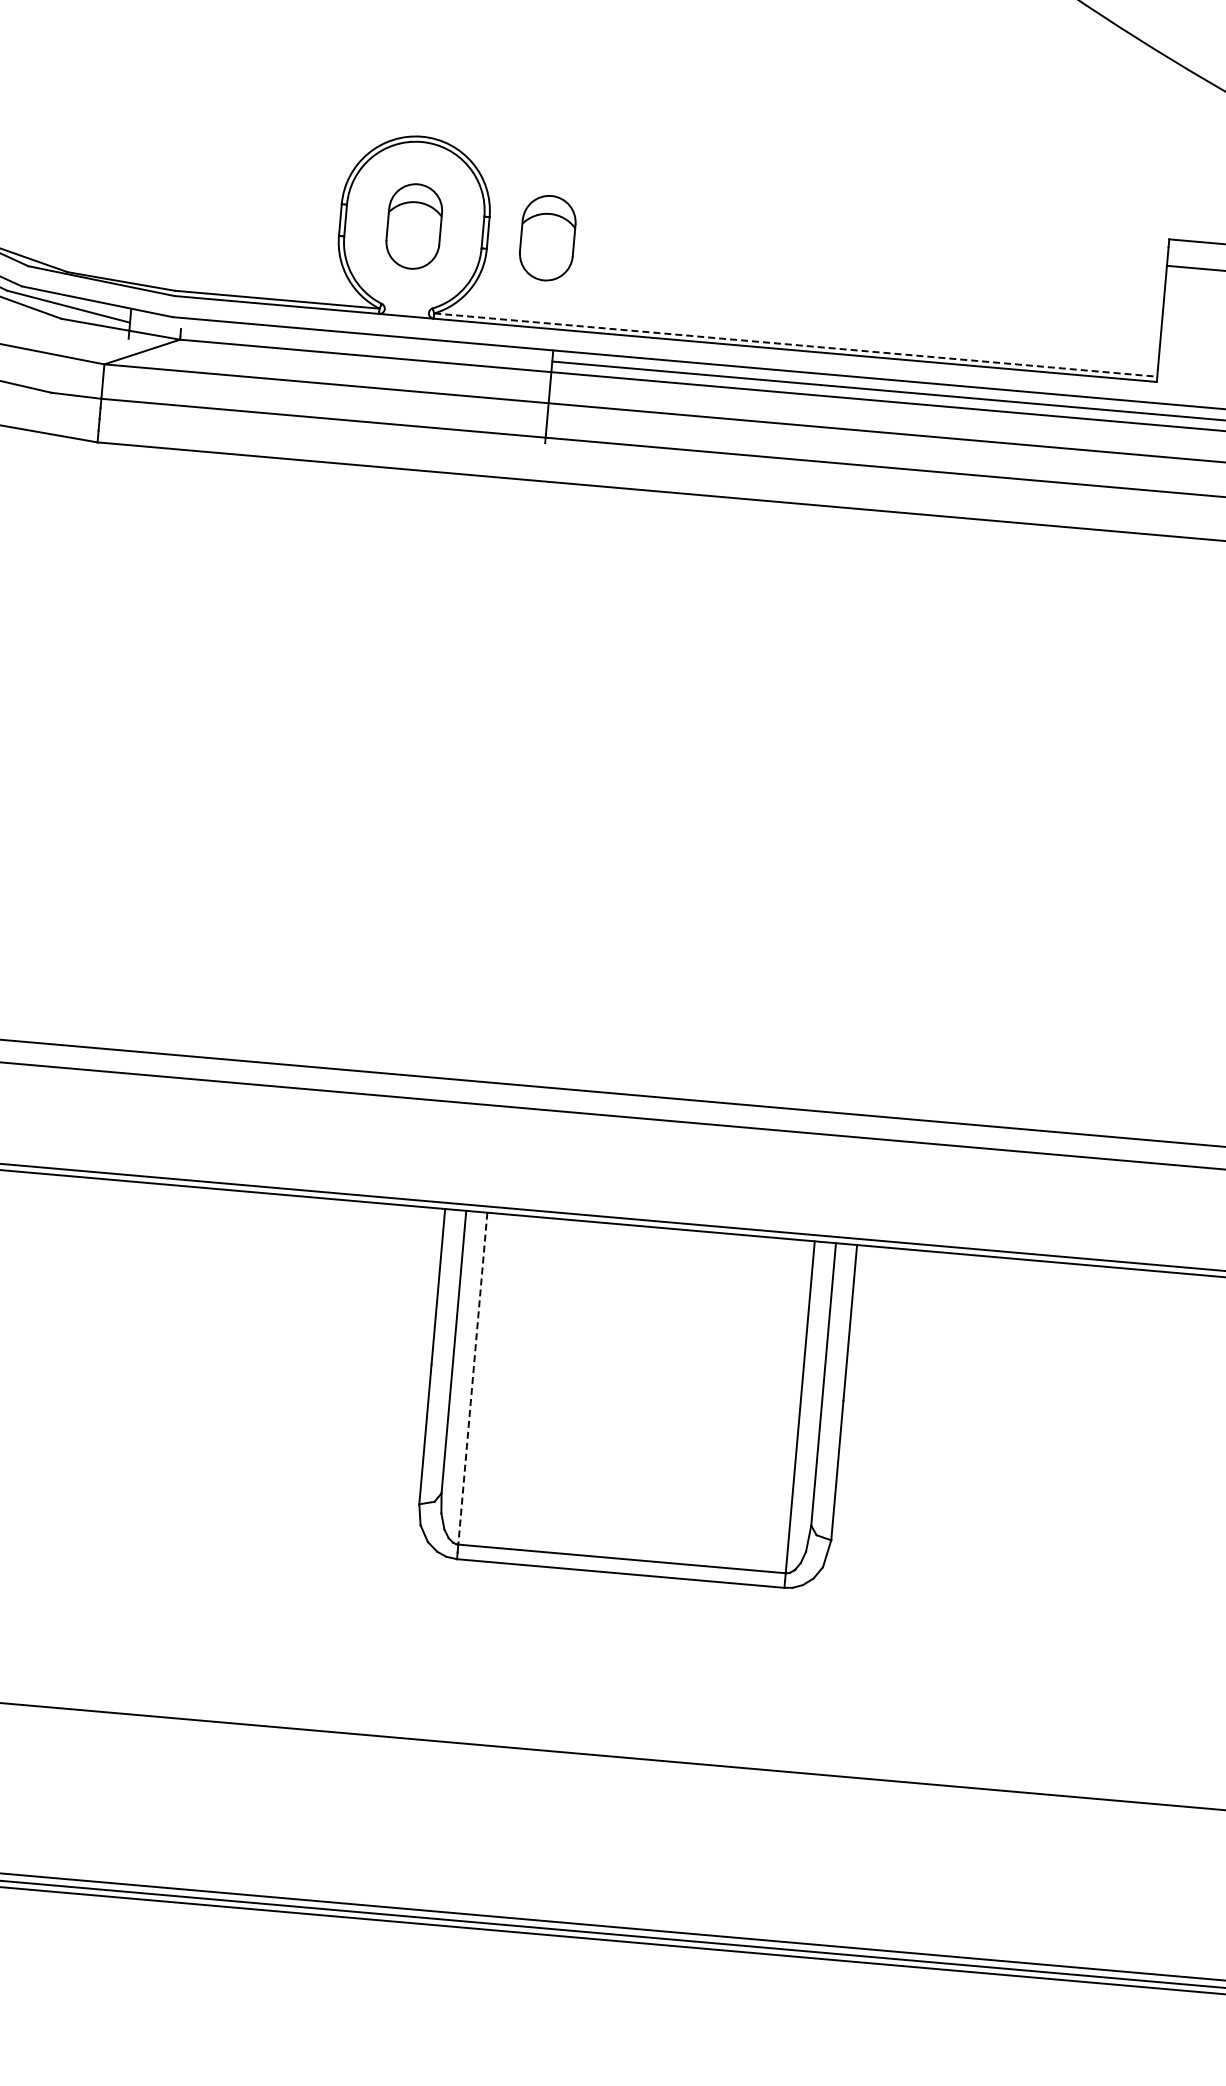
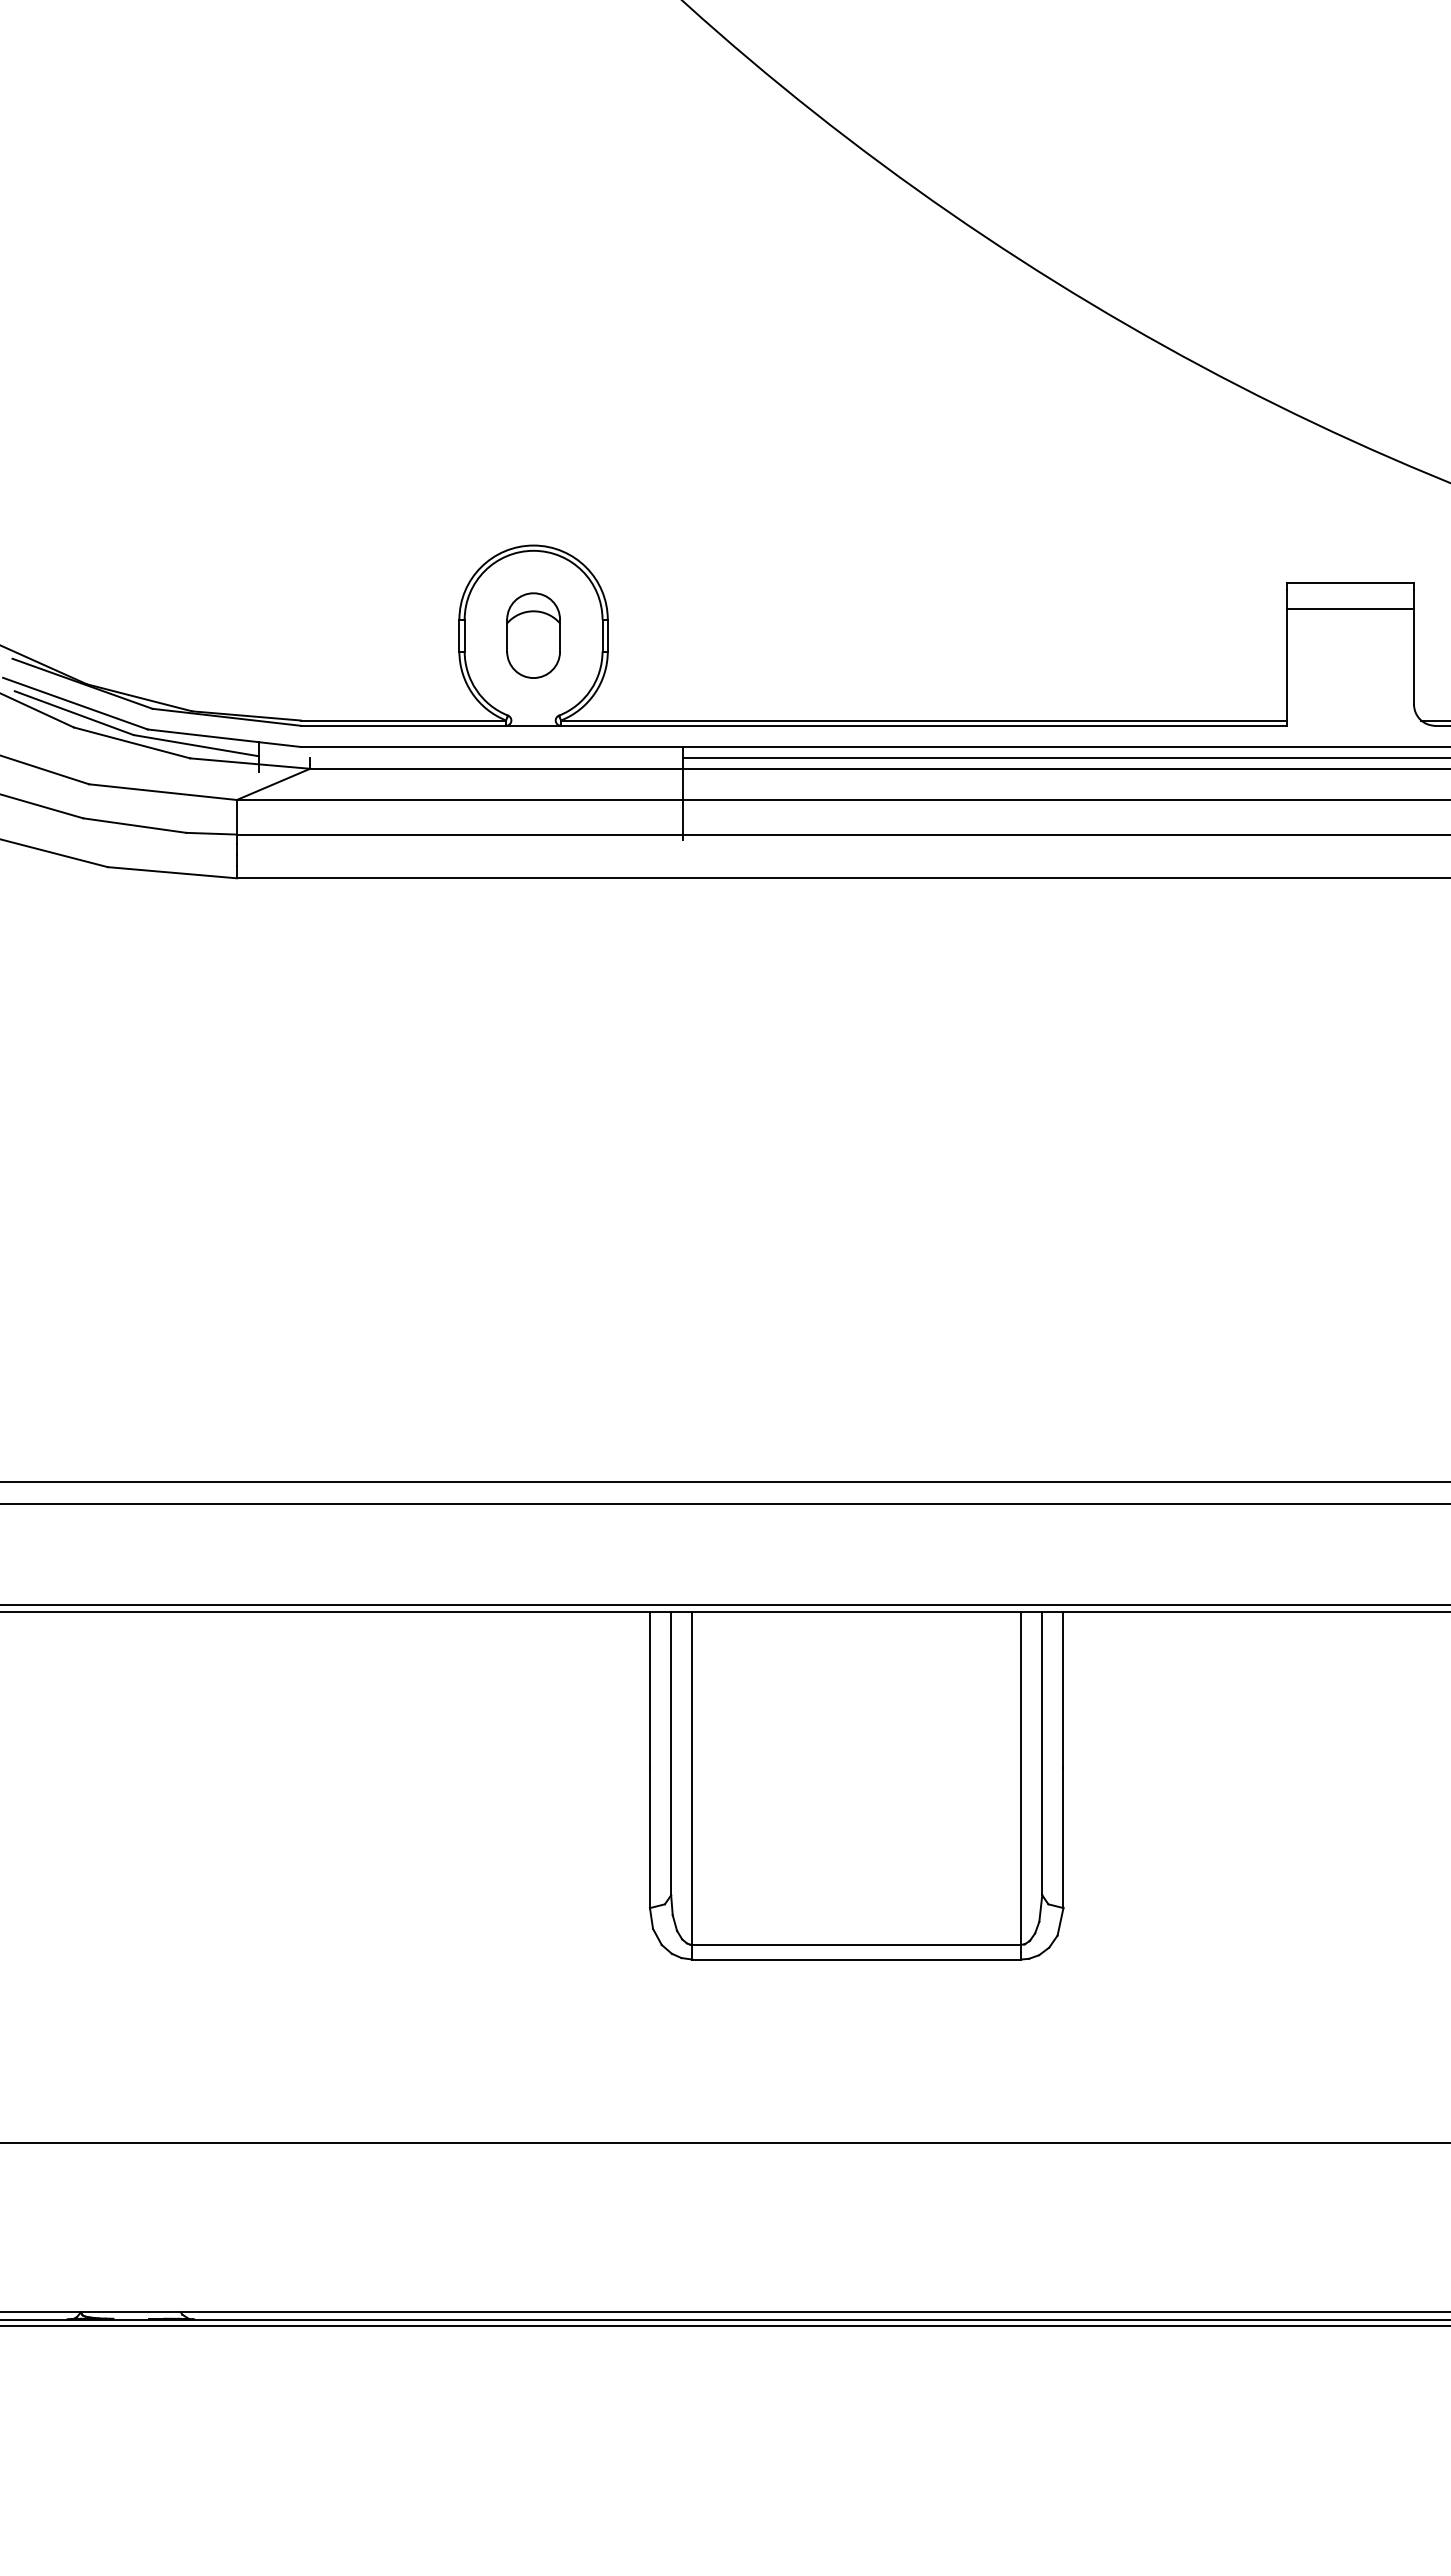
part: (547, 238) -> (667, 635), removed
line: (795, 345) -> (923, 720), dashed -> solid
line: (472, 1378) -> (692, 1778), dashed -> solid

